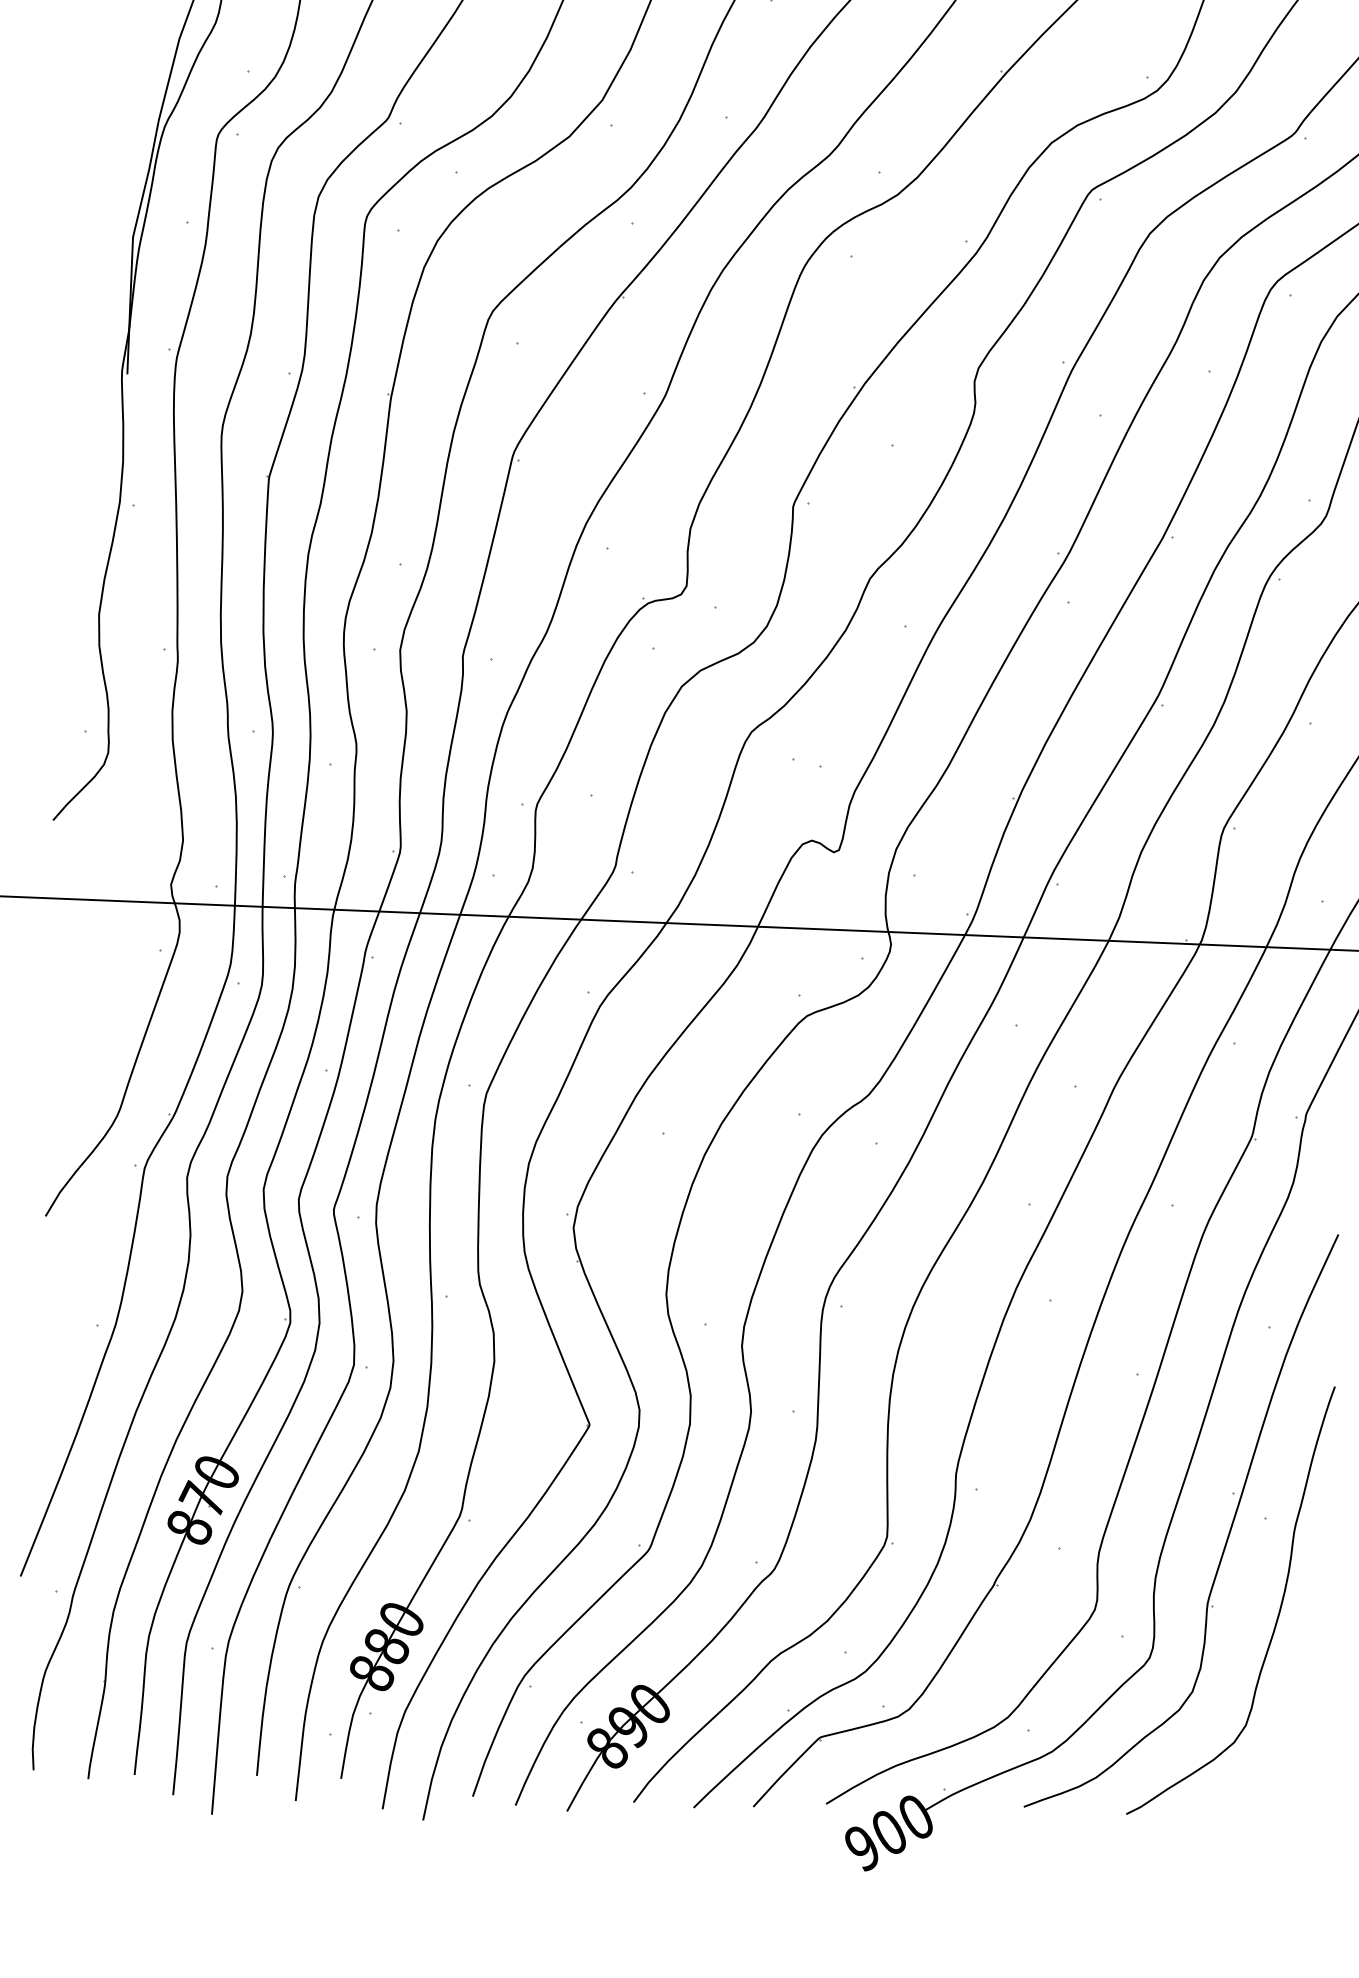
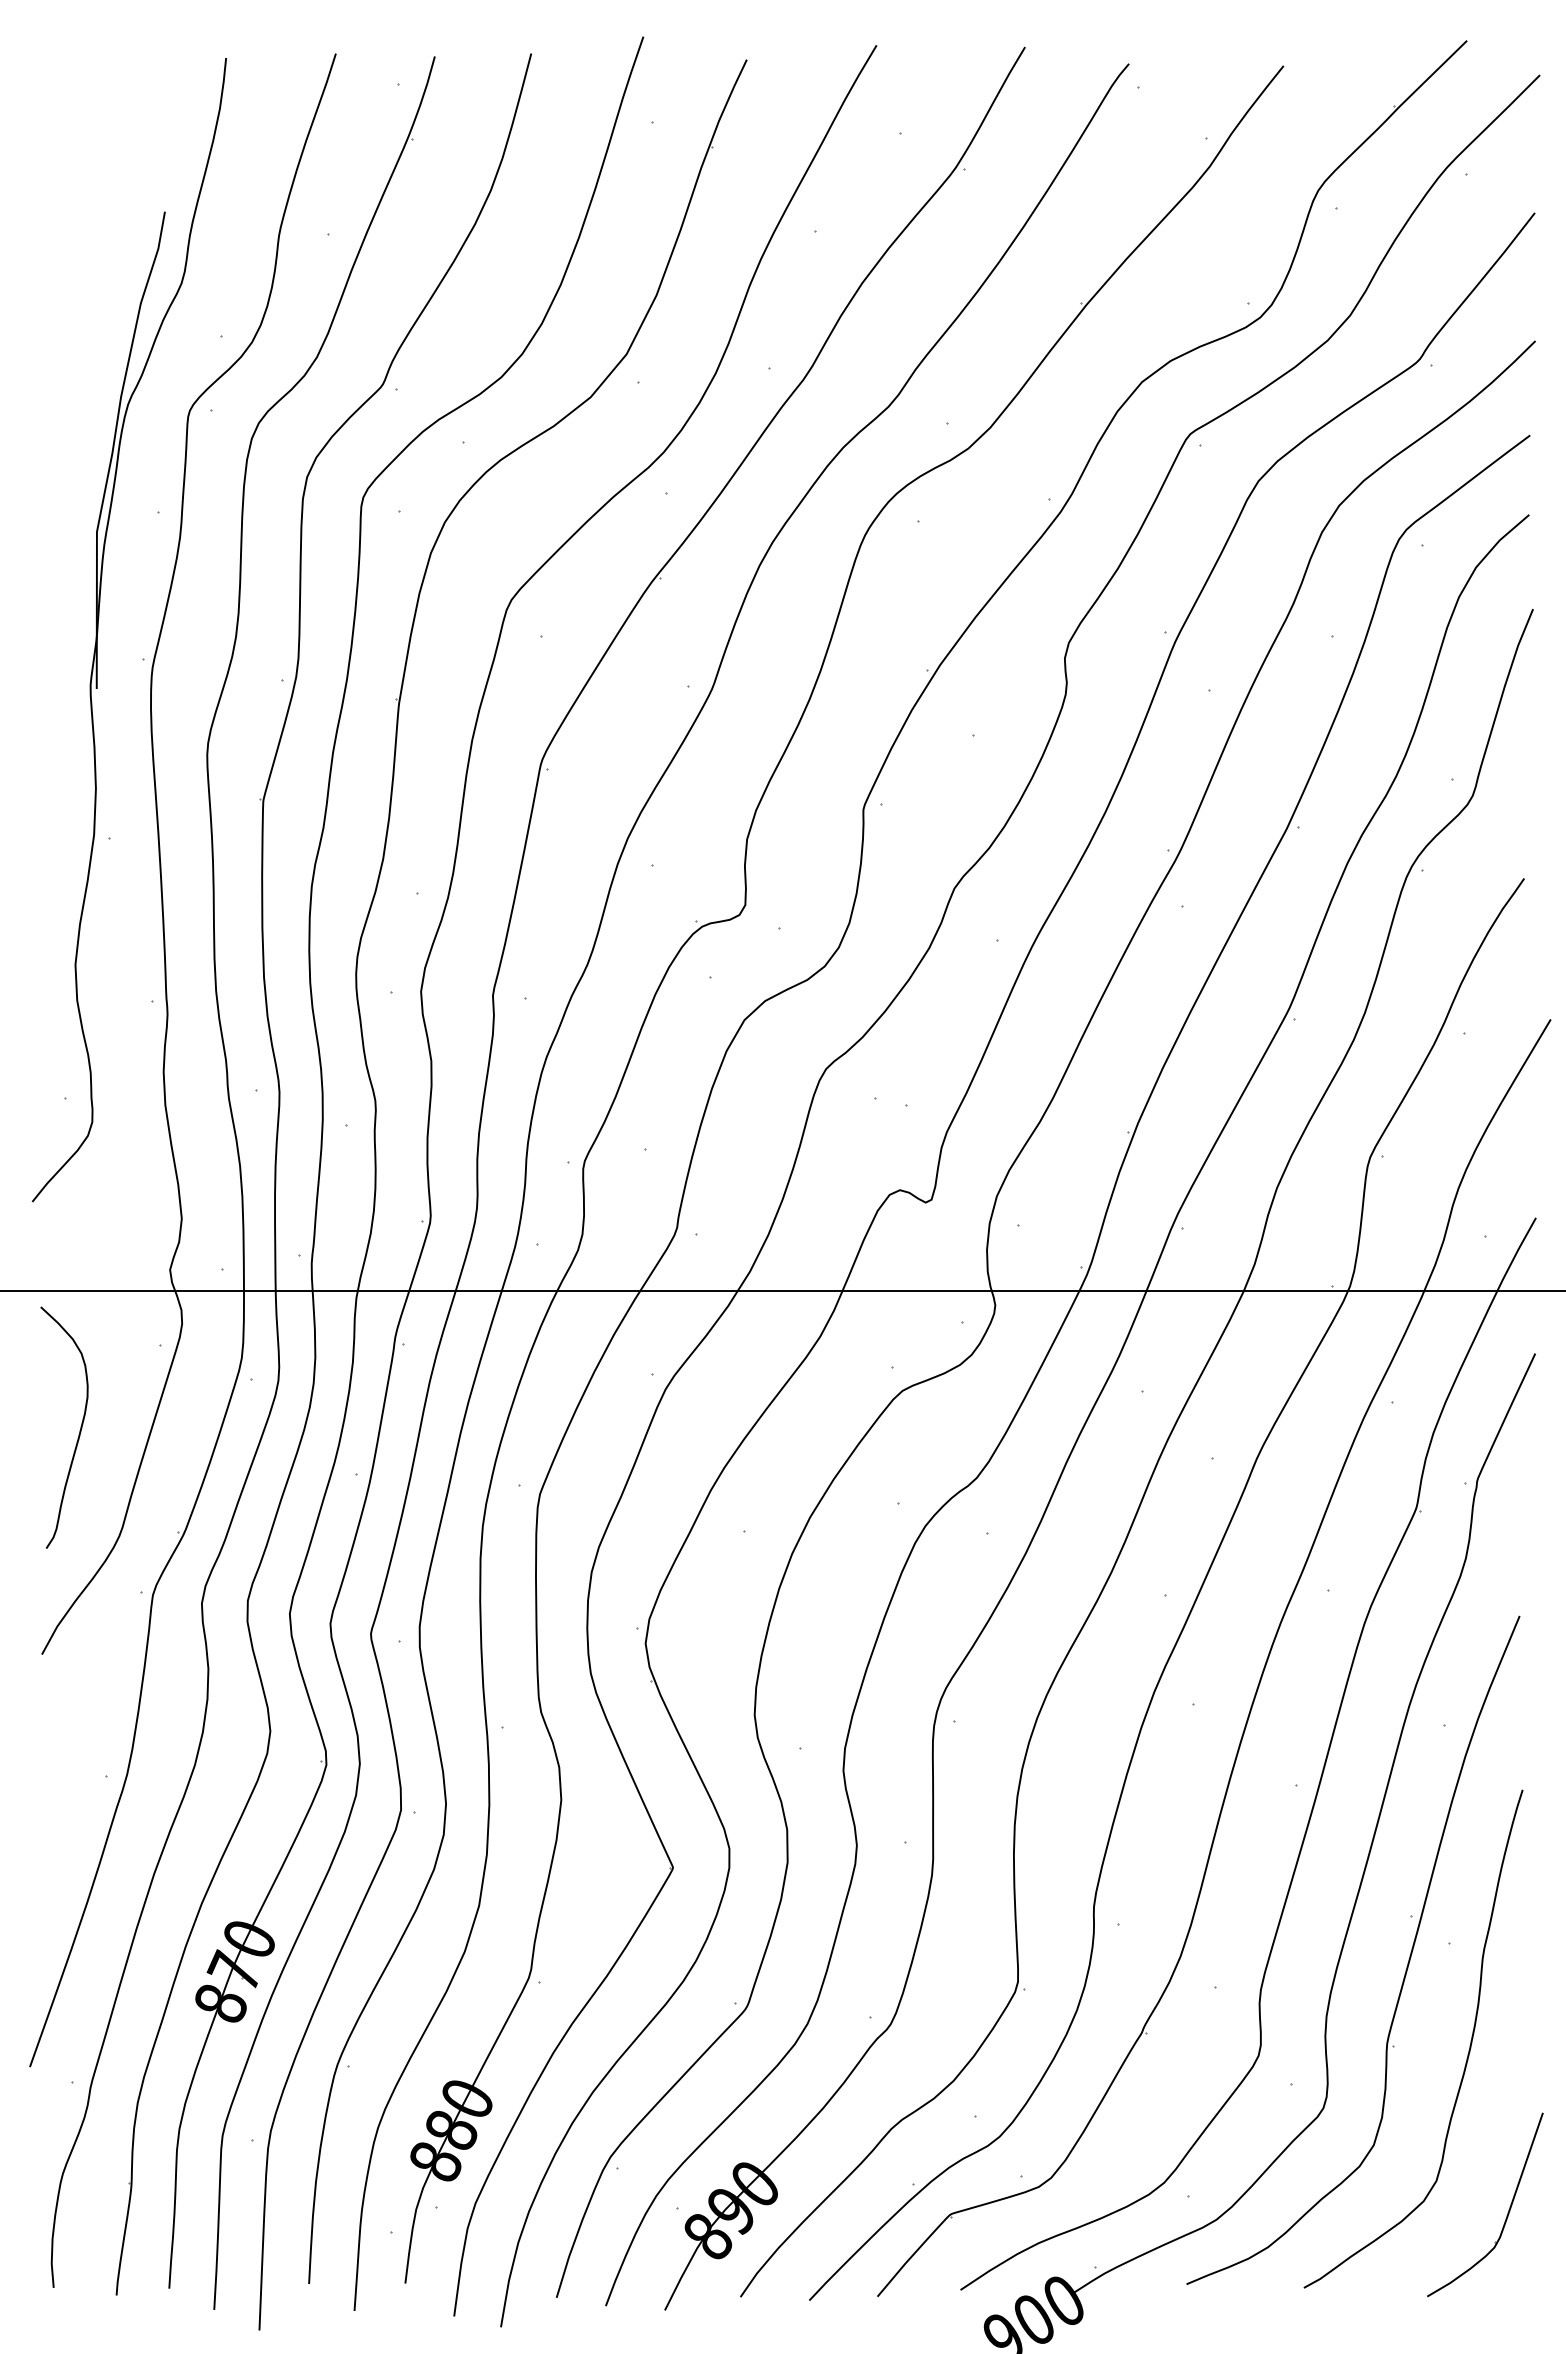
curve: (86, 1021) -> (79, 1430), added
part: (1306, 1755) -> (1507, 2212), added

